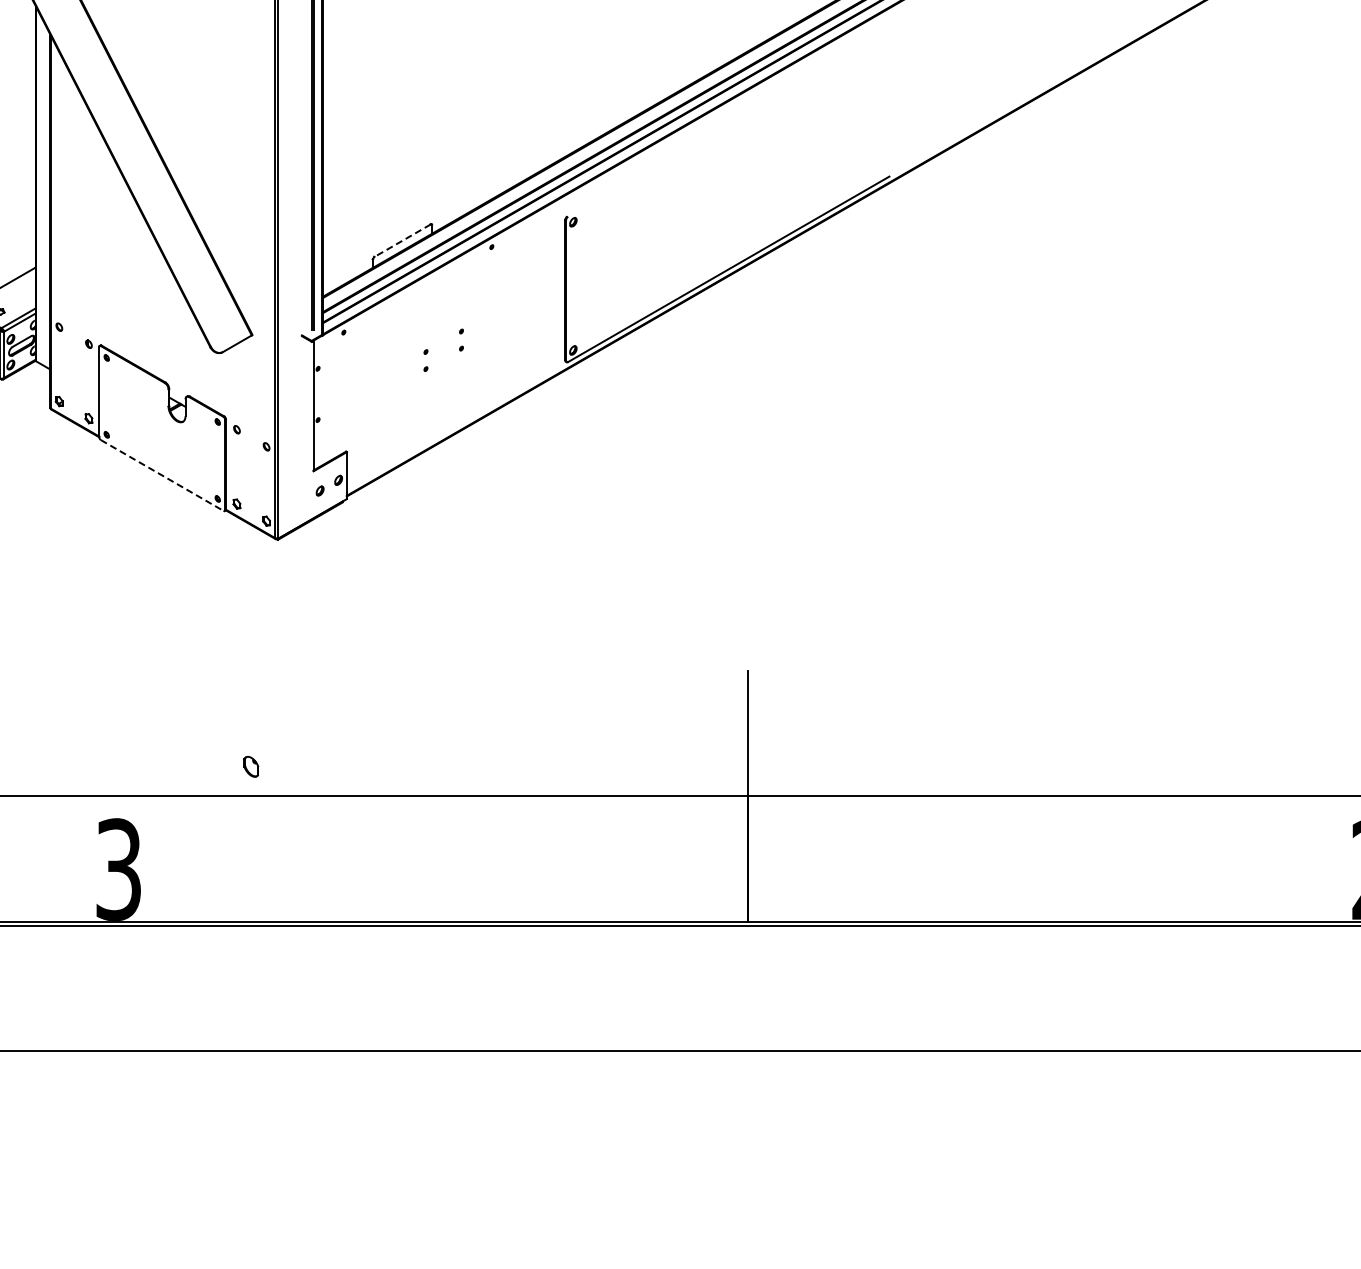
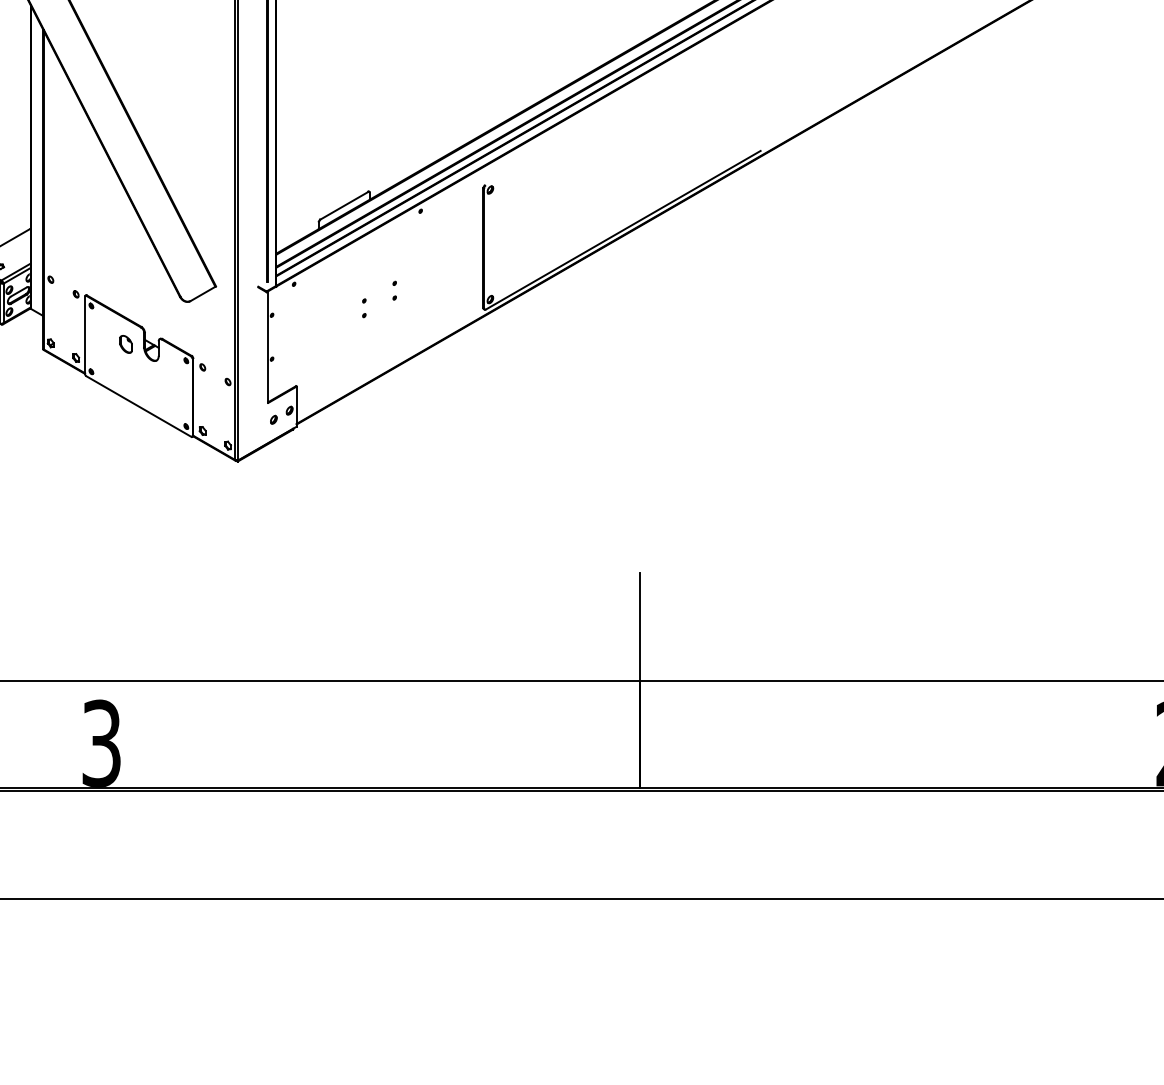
line: (402, 240) -> (344, 205), dashed -> solid
line: (162, 475) -> (139, 406), dashed -> solid
part: (251, 766) -> (126, 344), moved

